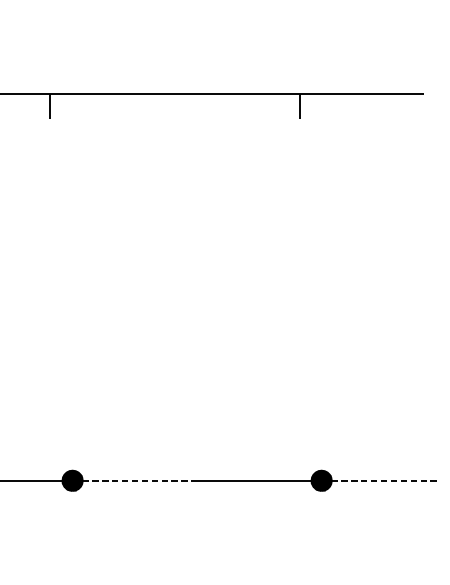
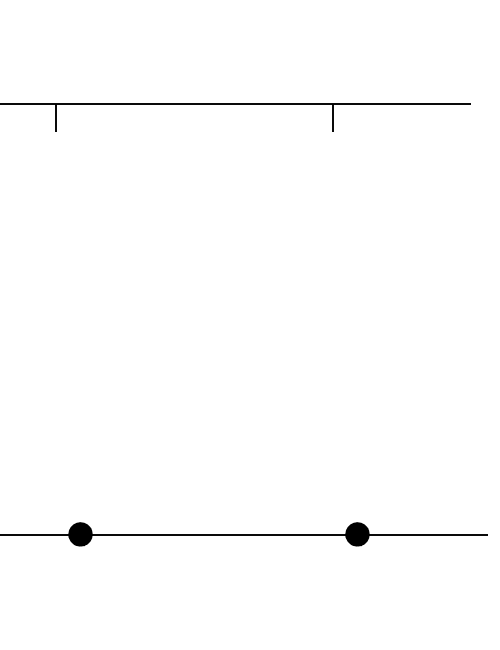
line: (135, 480) -> (150, 534), dashed -> solid
line: (381, 480) -> (423, 534), dashed -> solid

